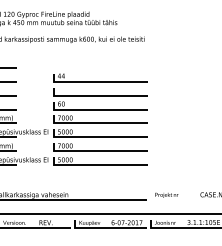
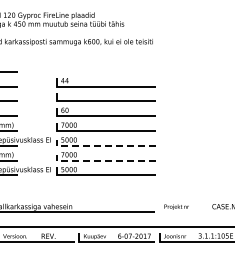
line: (95, 137) -> (101, 145), solid -> dashed
line: (95, 151) -> (101, 160), solid -> dashed

